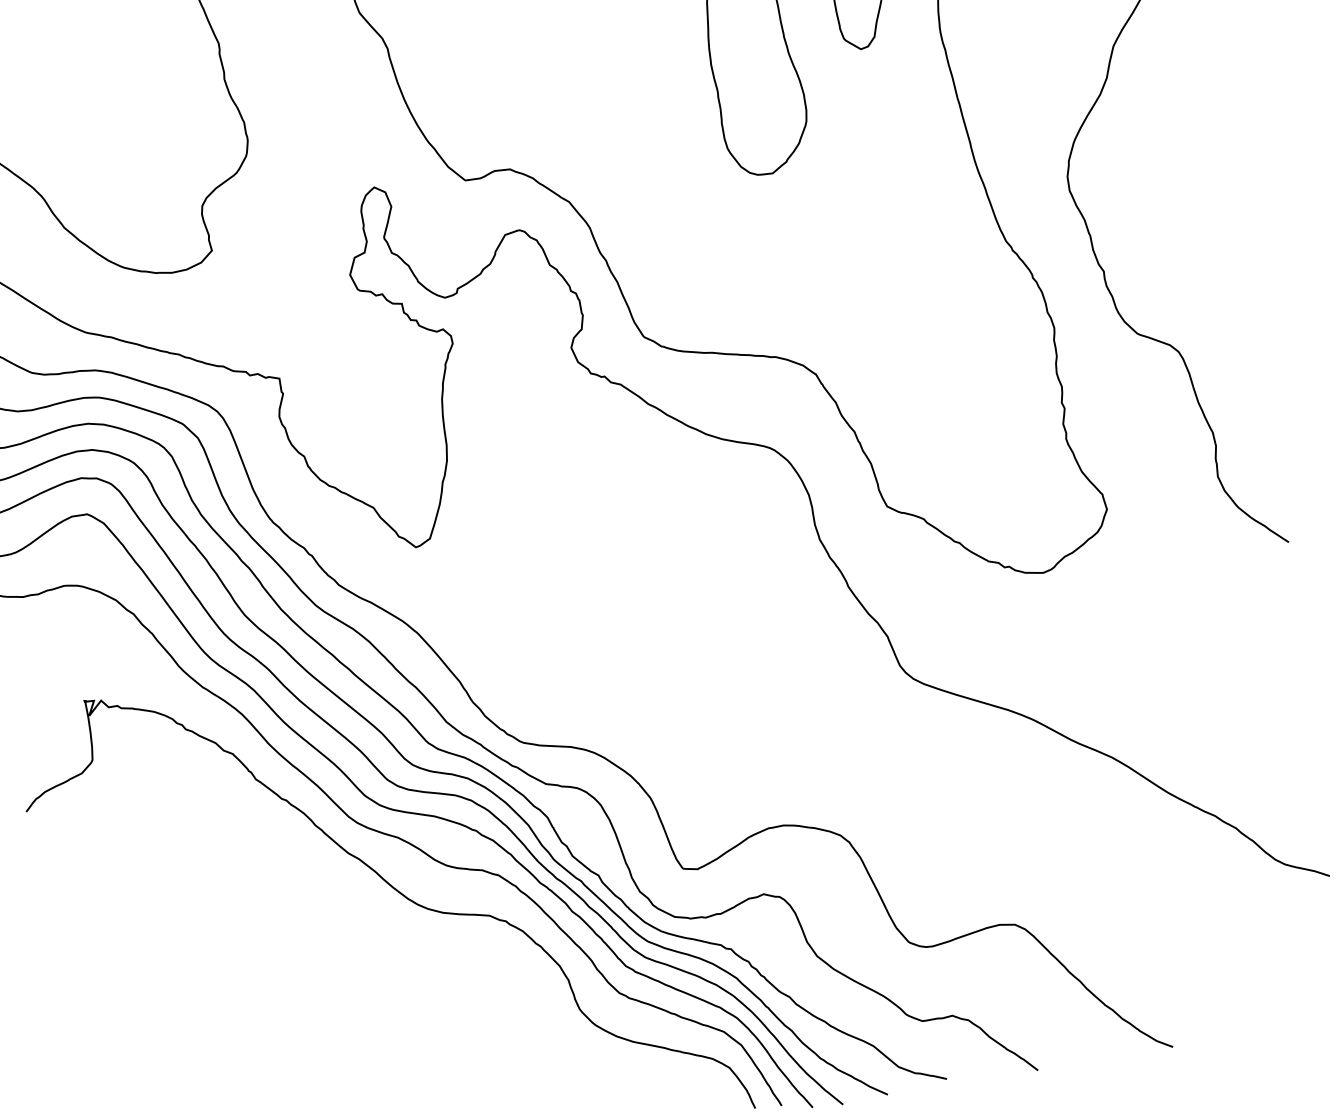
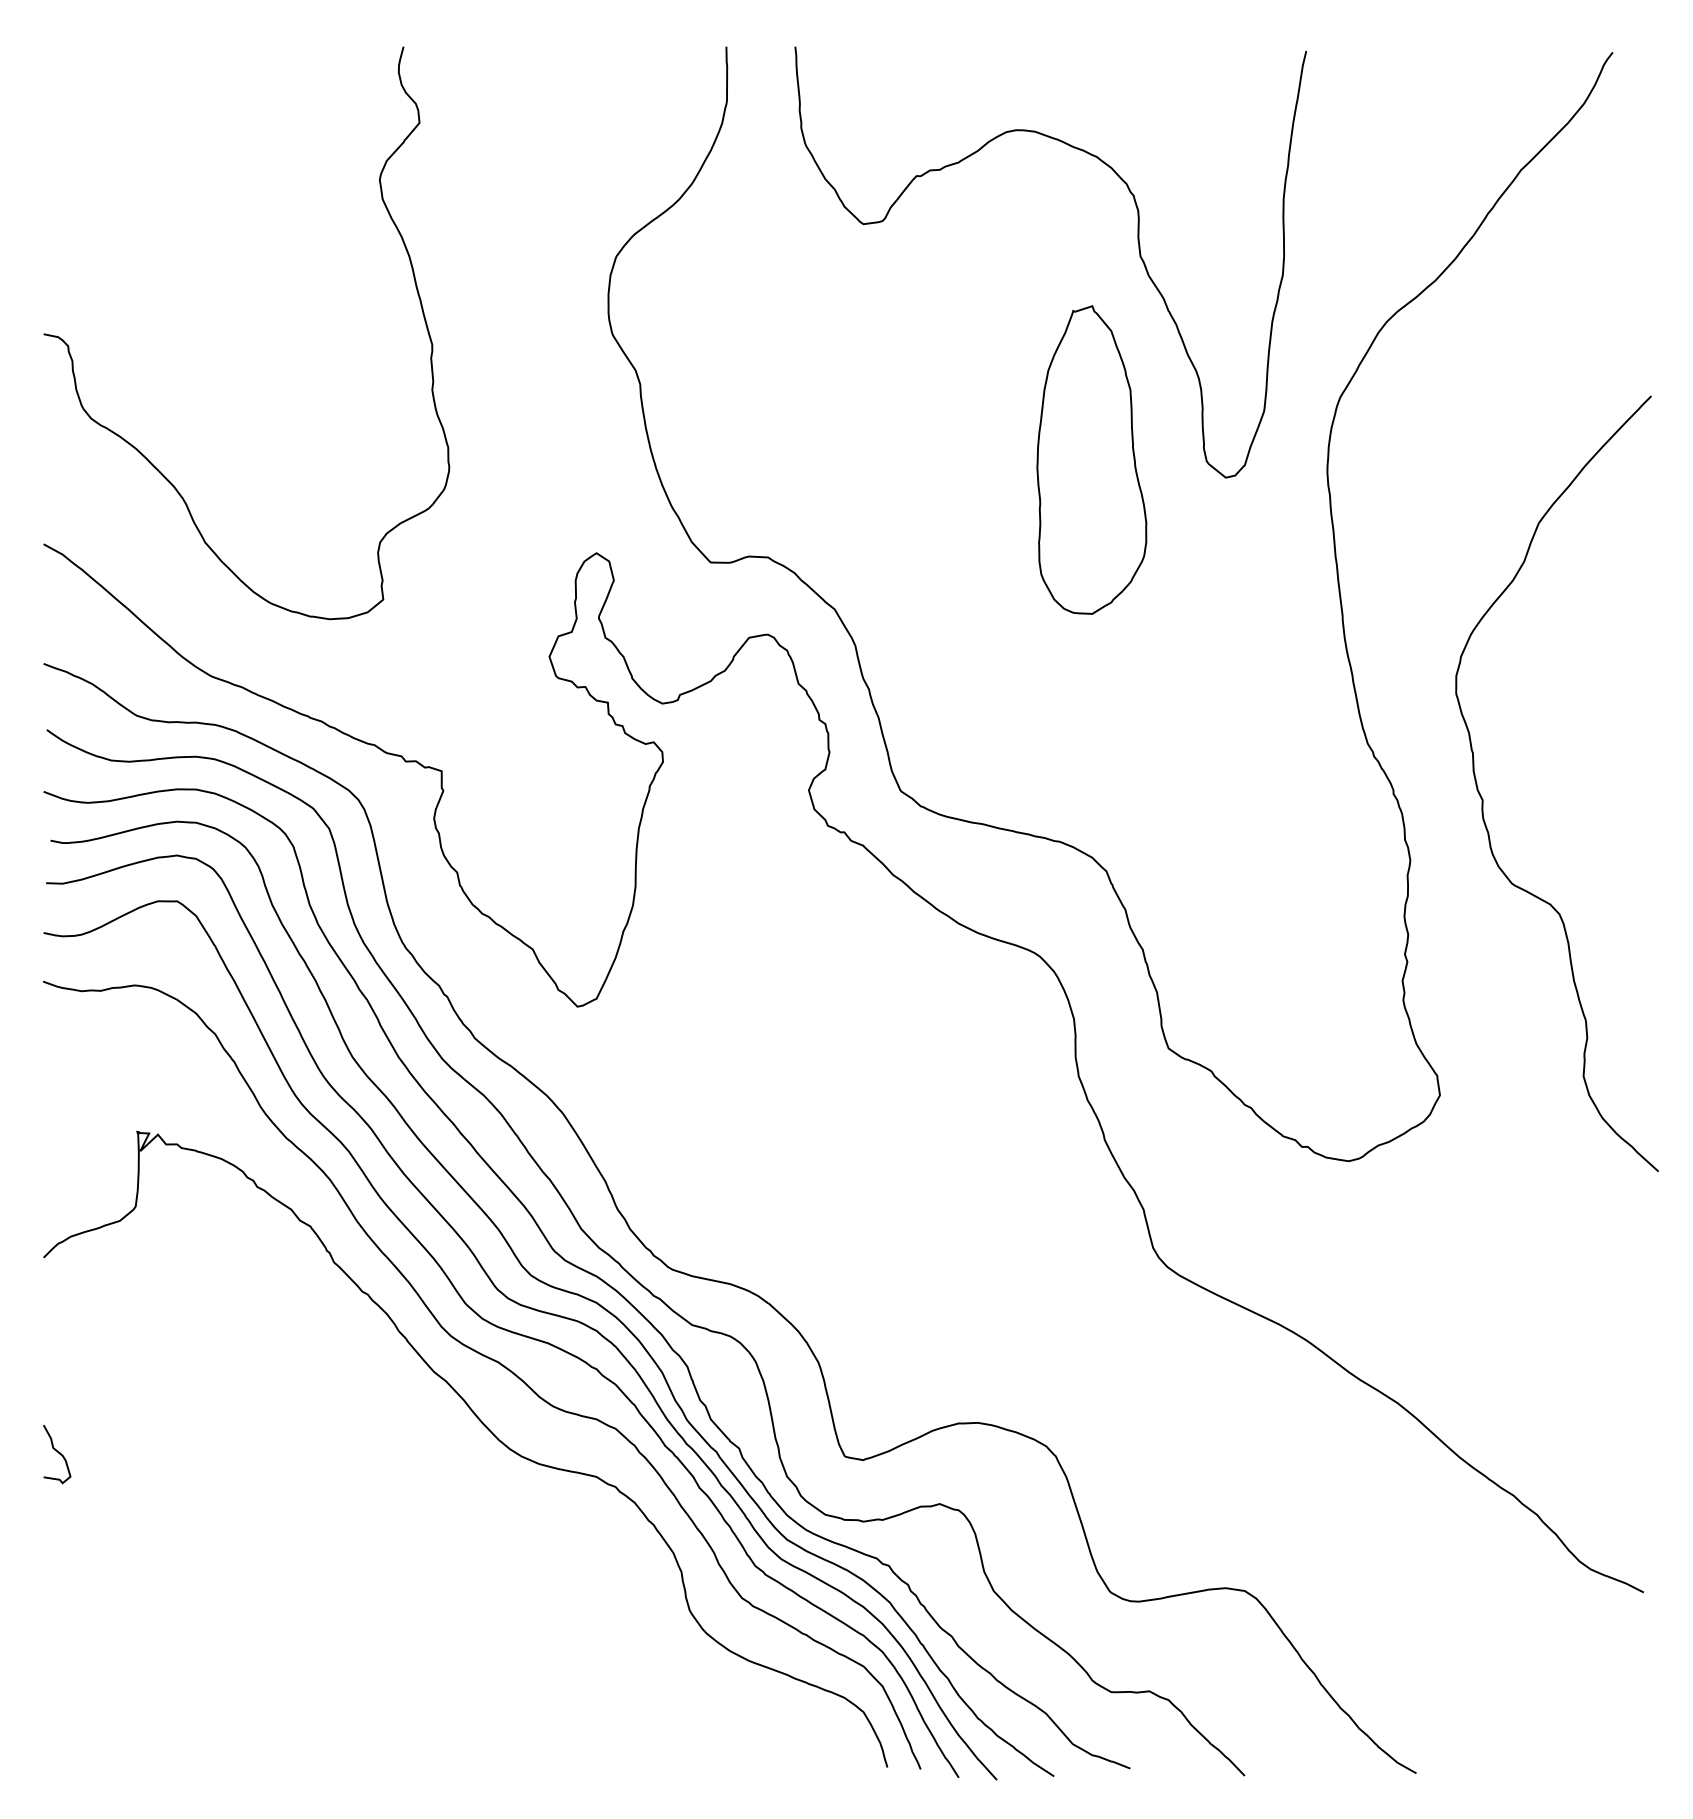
curve: (62, 964) -> (58, 1453), added

